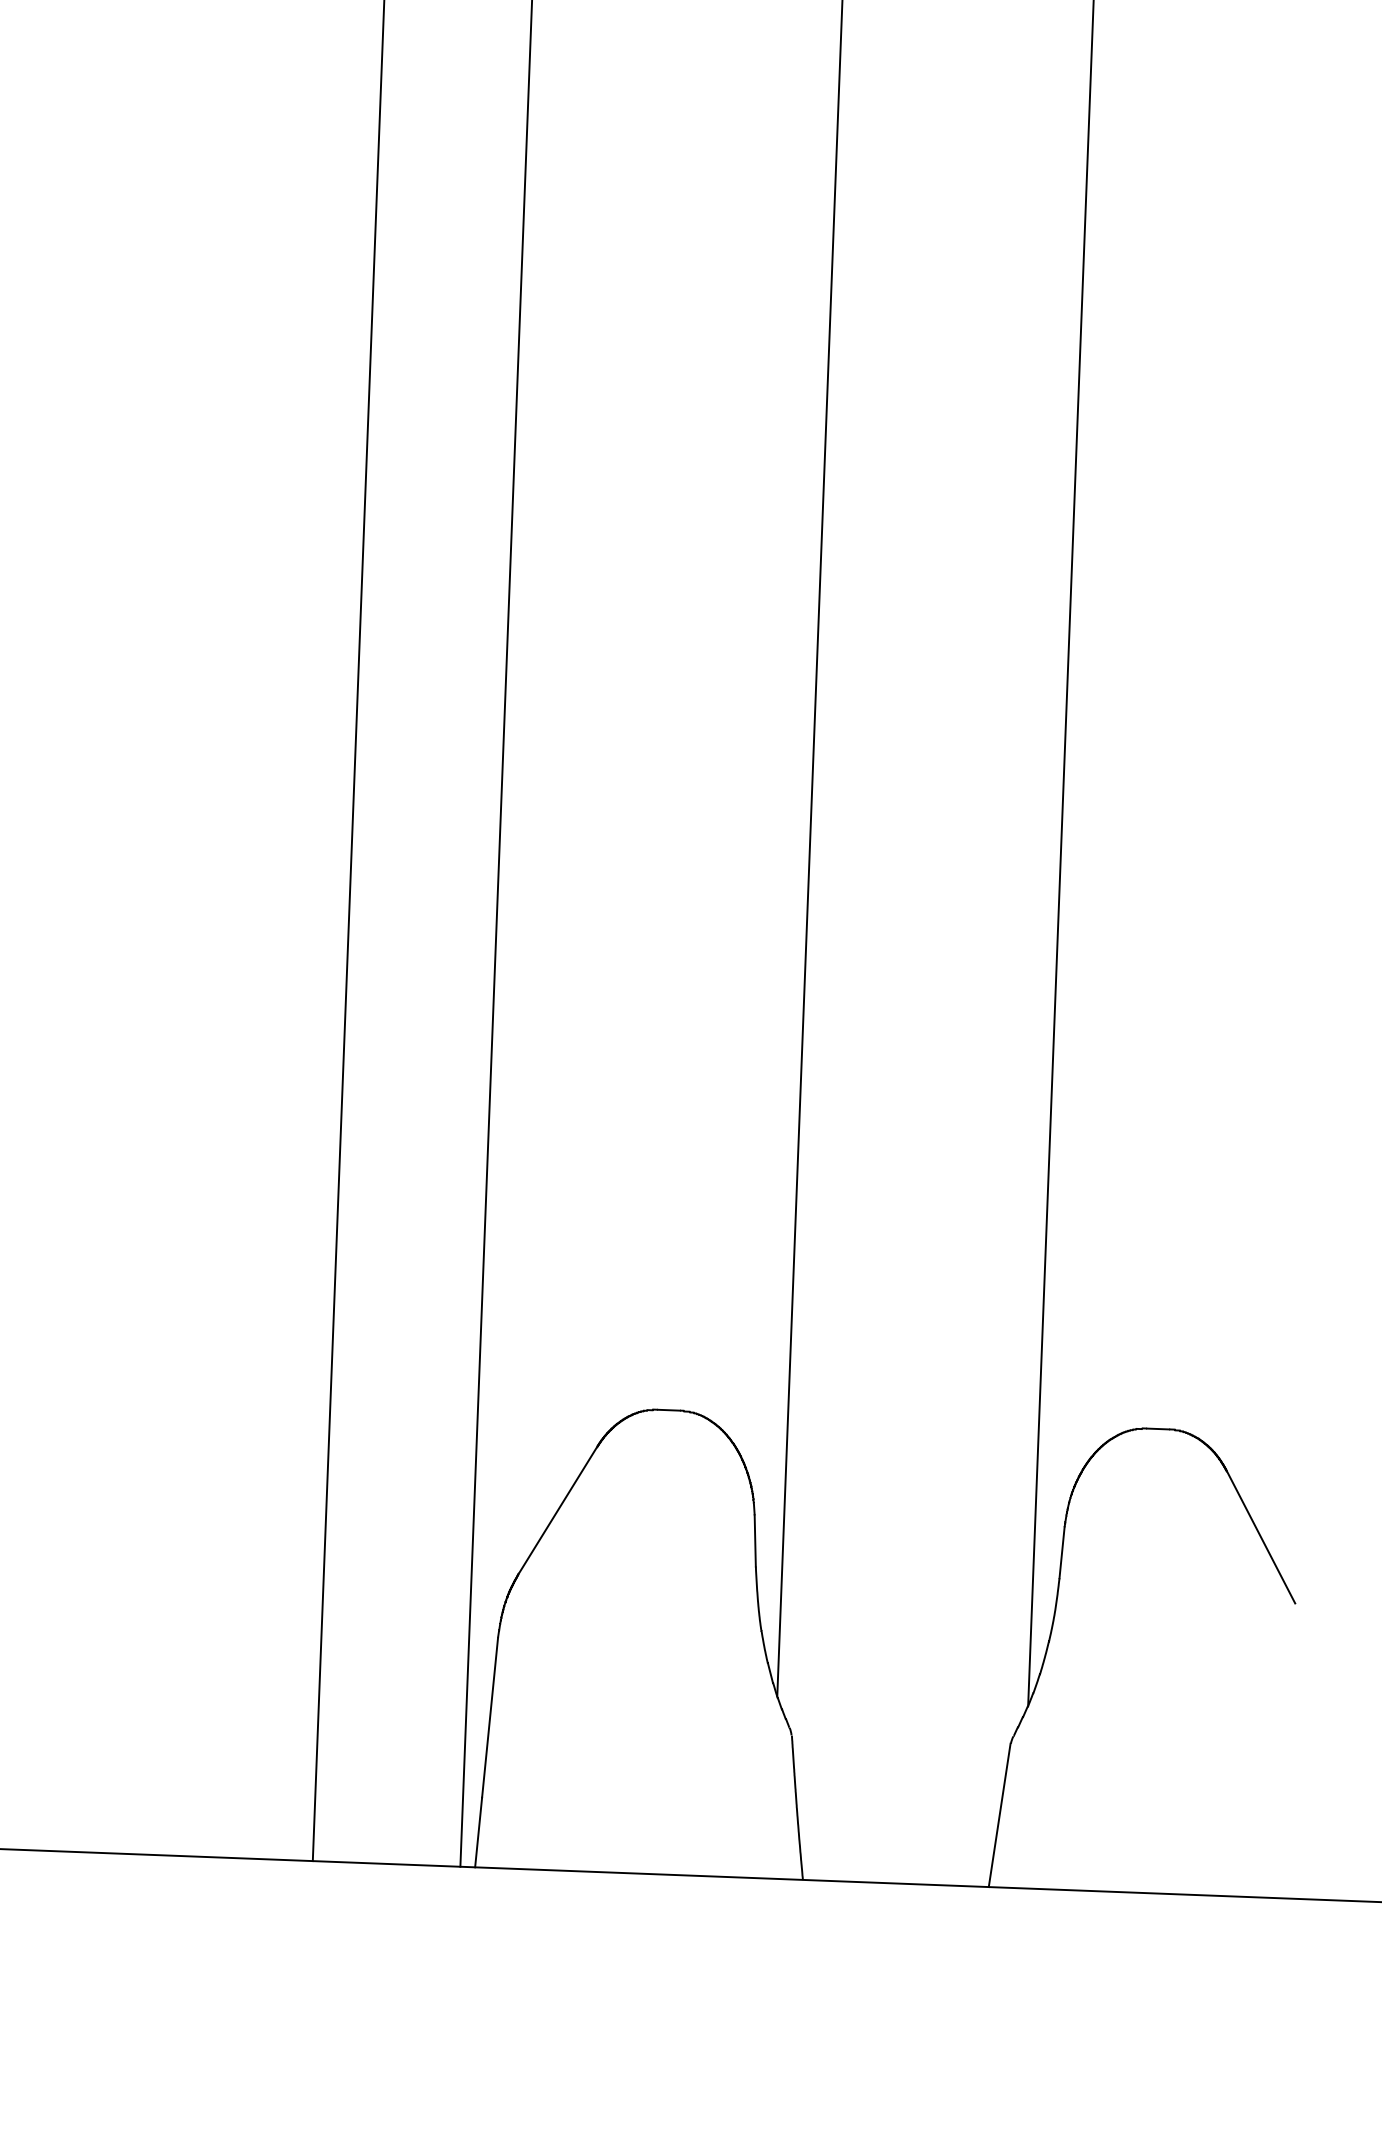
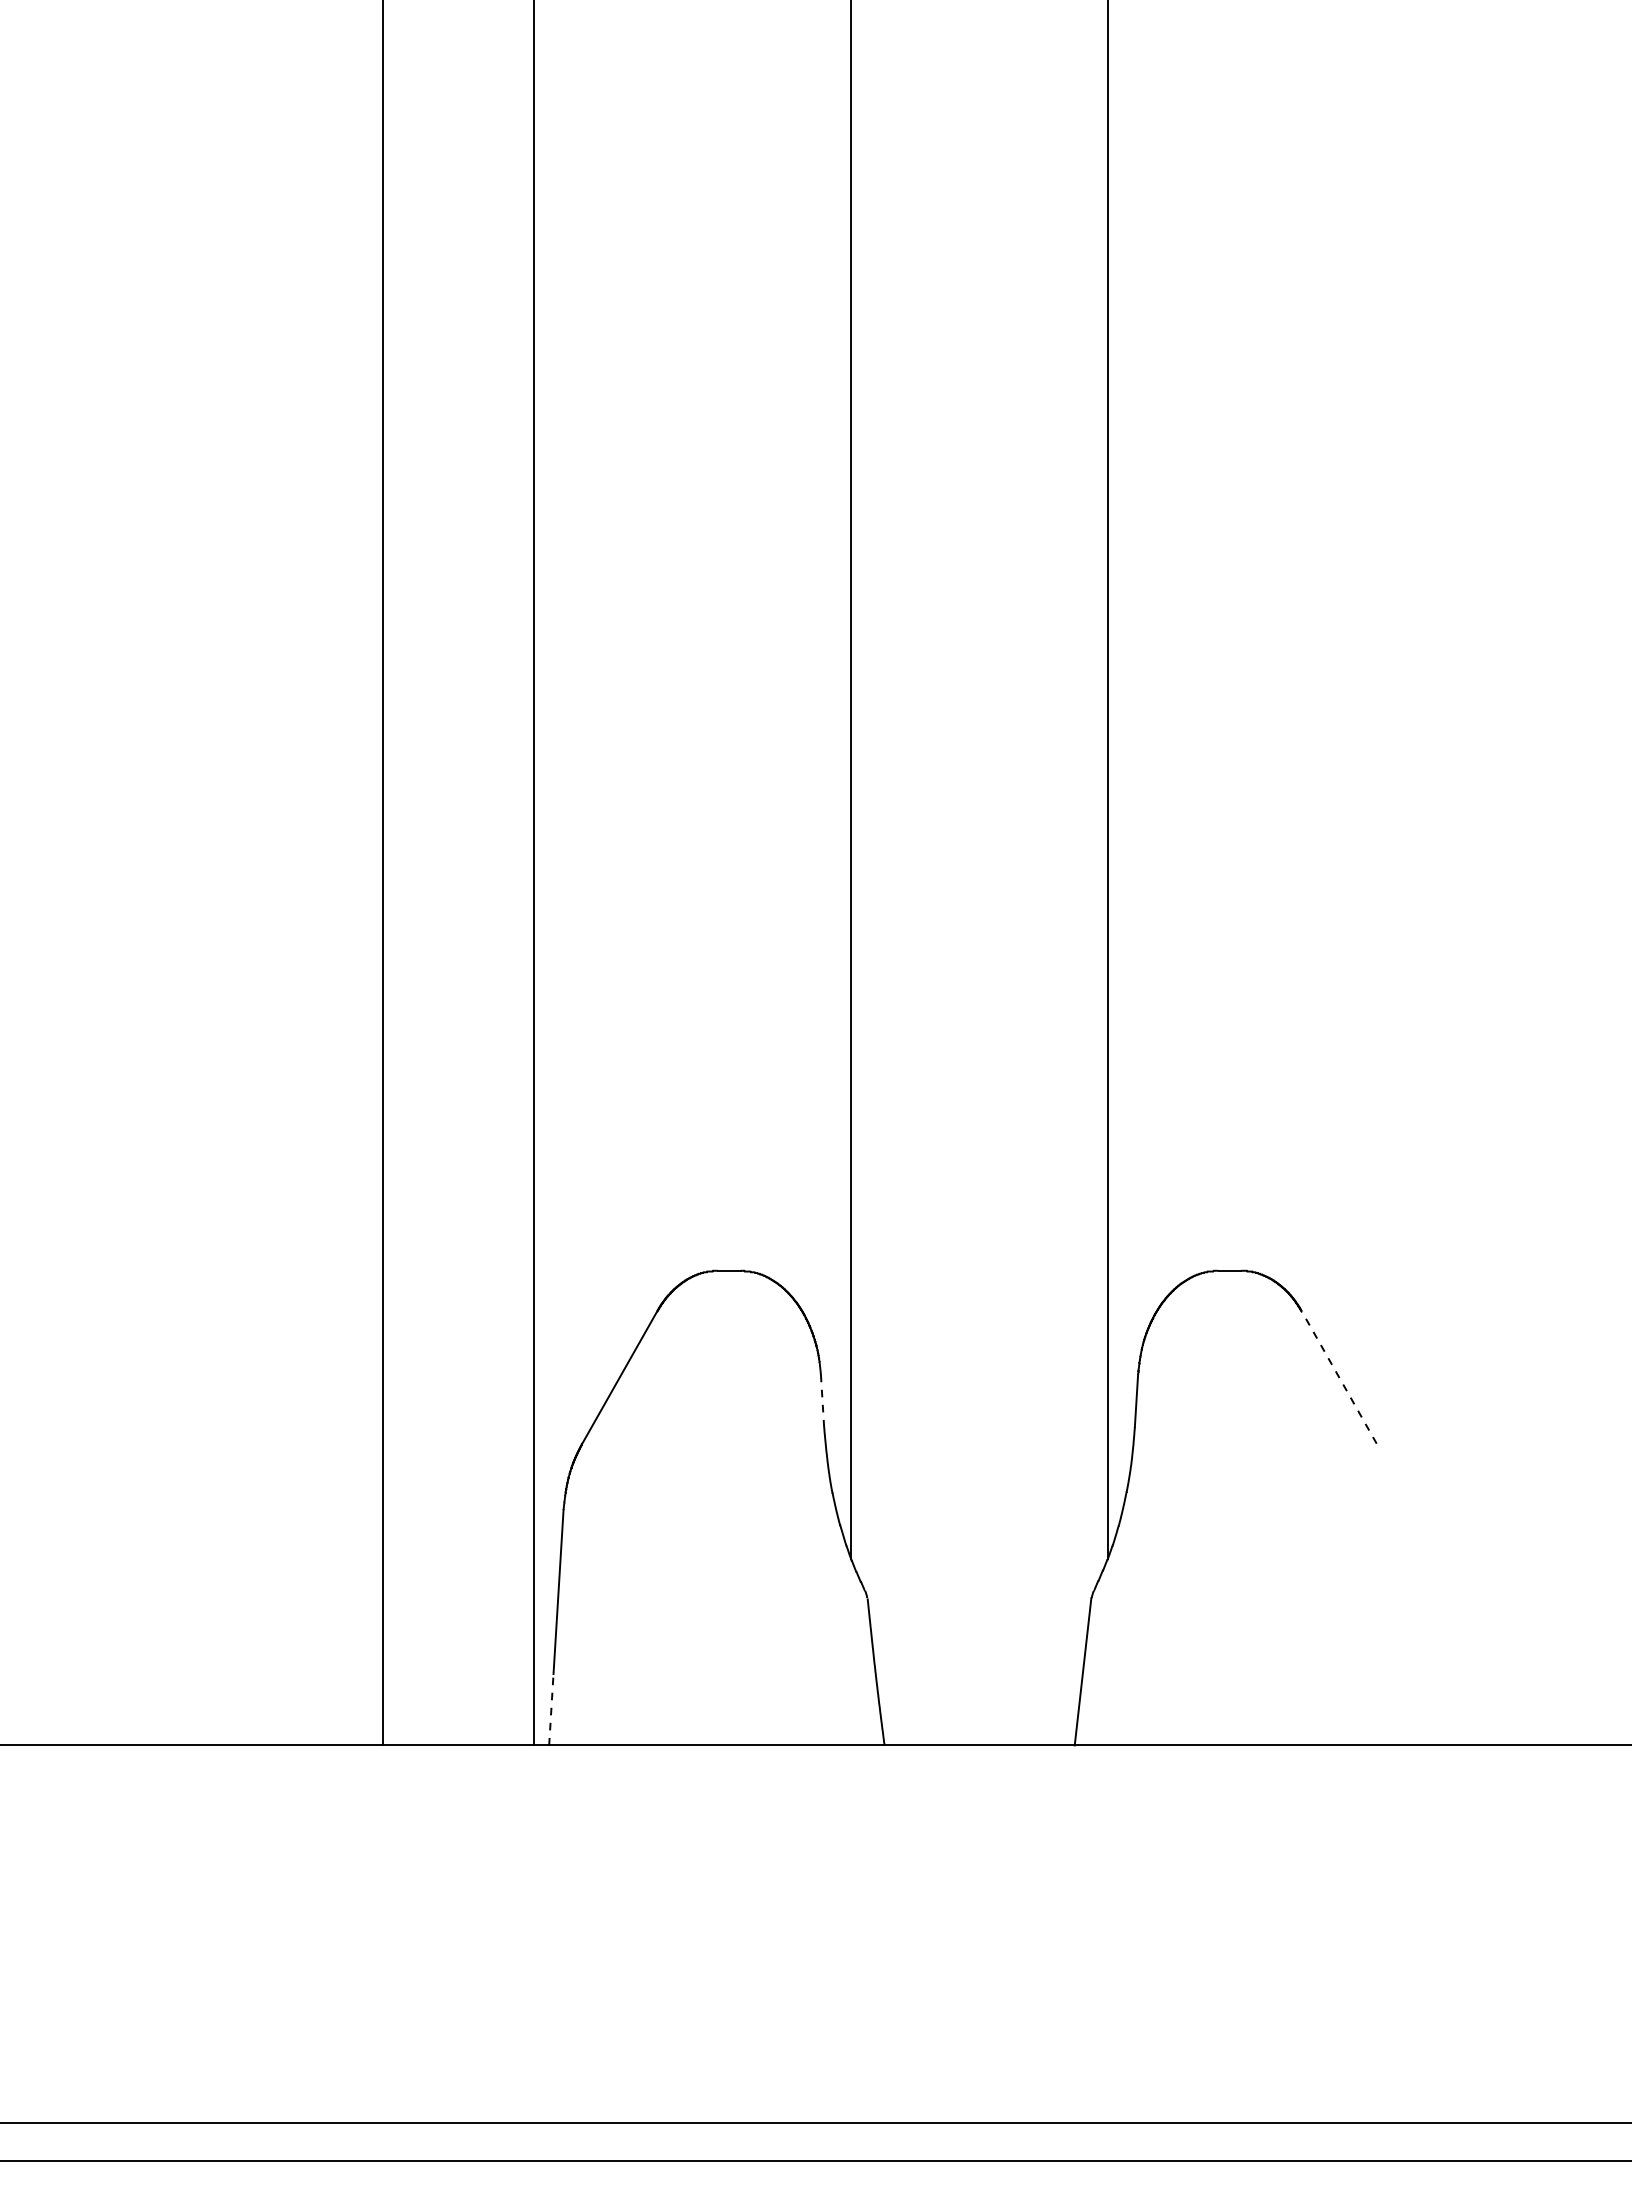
line: (1261, 1537) -> (1339, 1377), solid -> dashed
line: (755, 1541) -> (822, 1401), solid -> dashed
line: (478, 1832) -> (551, 1709), solid -> dashed

